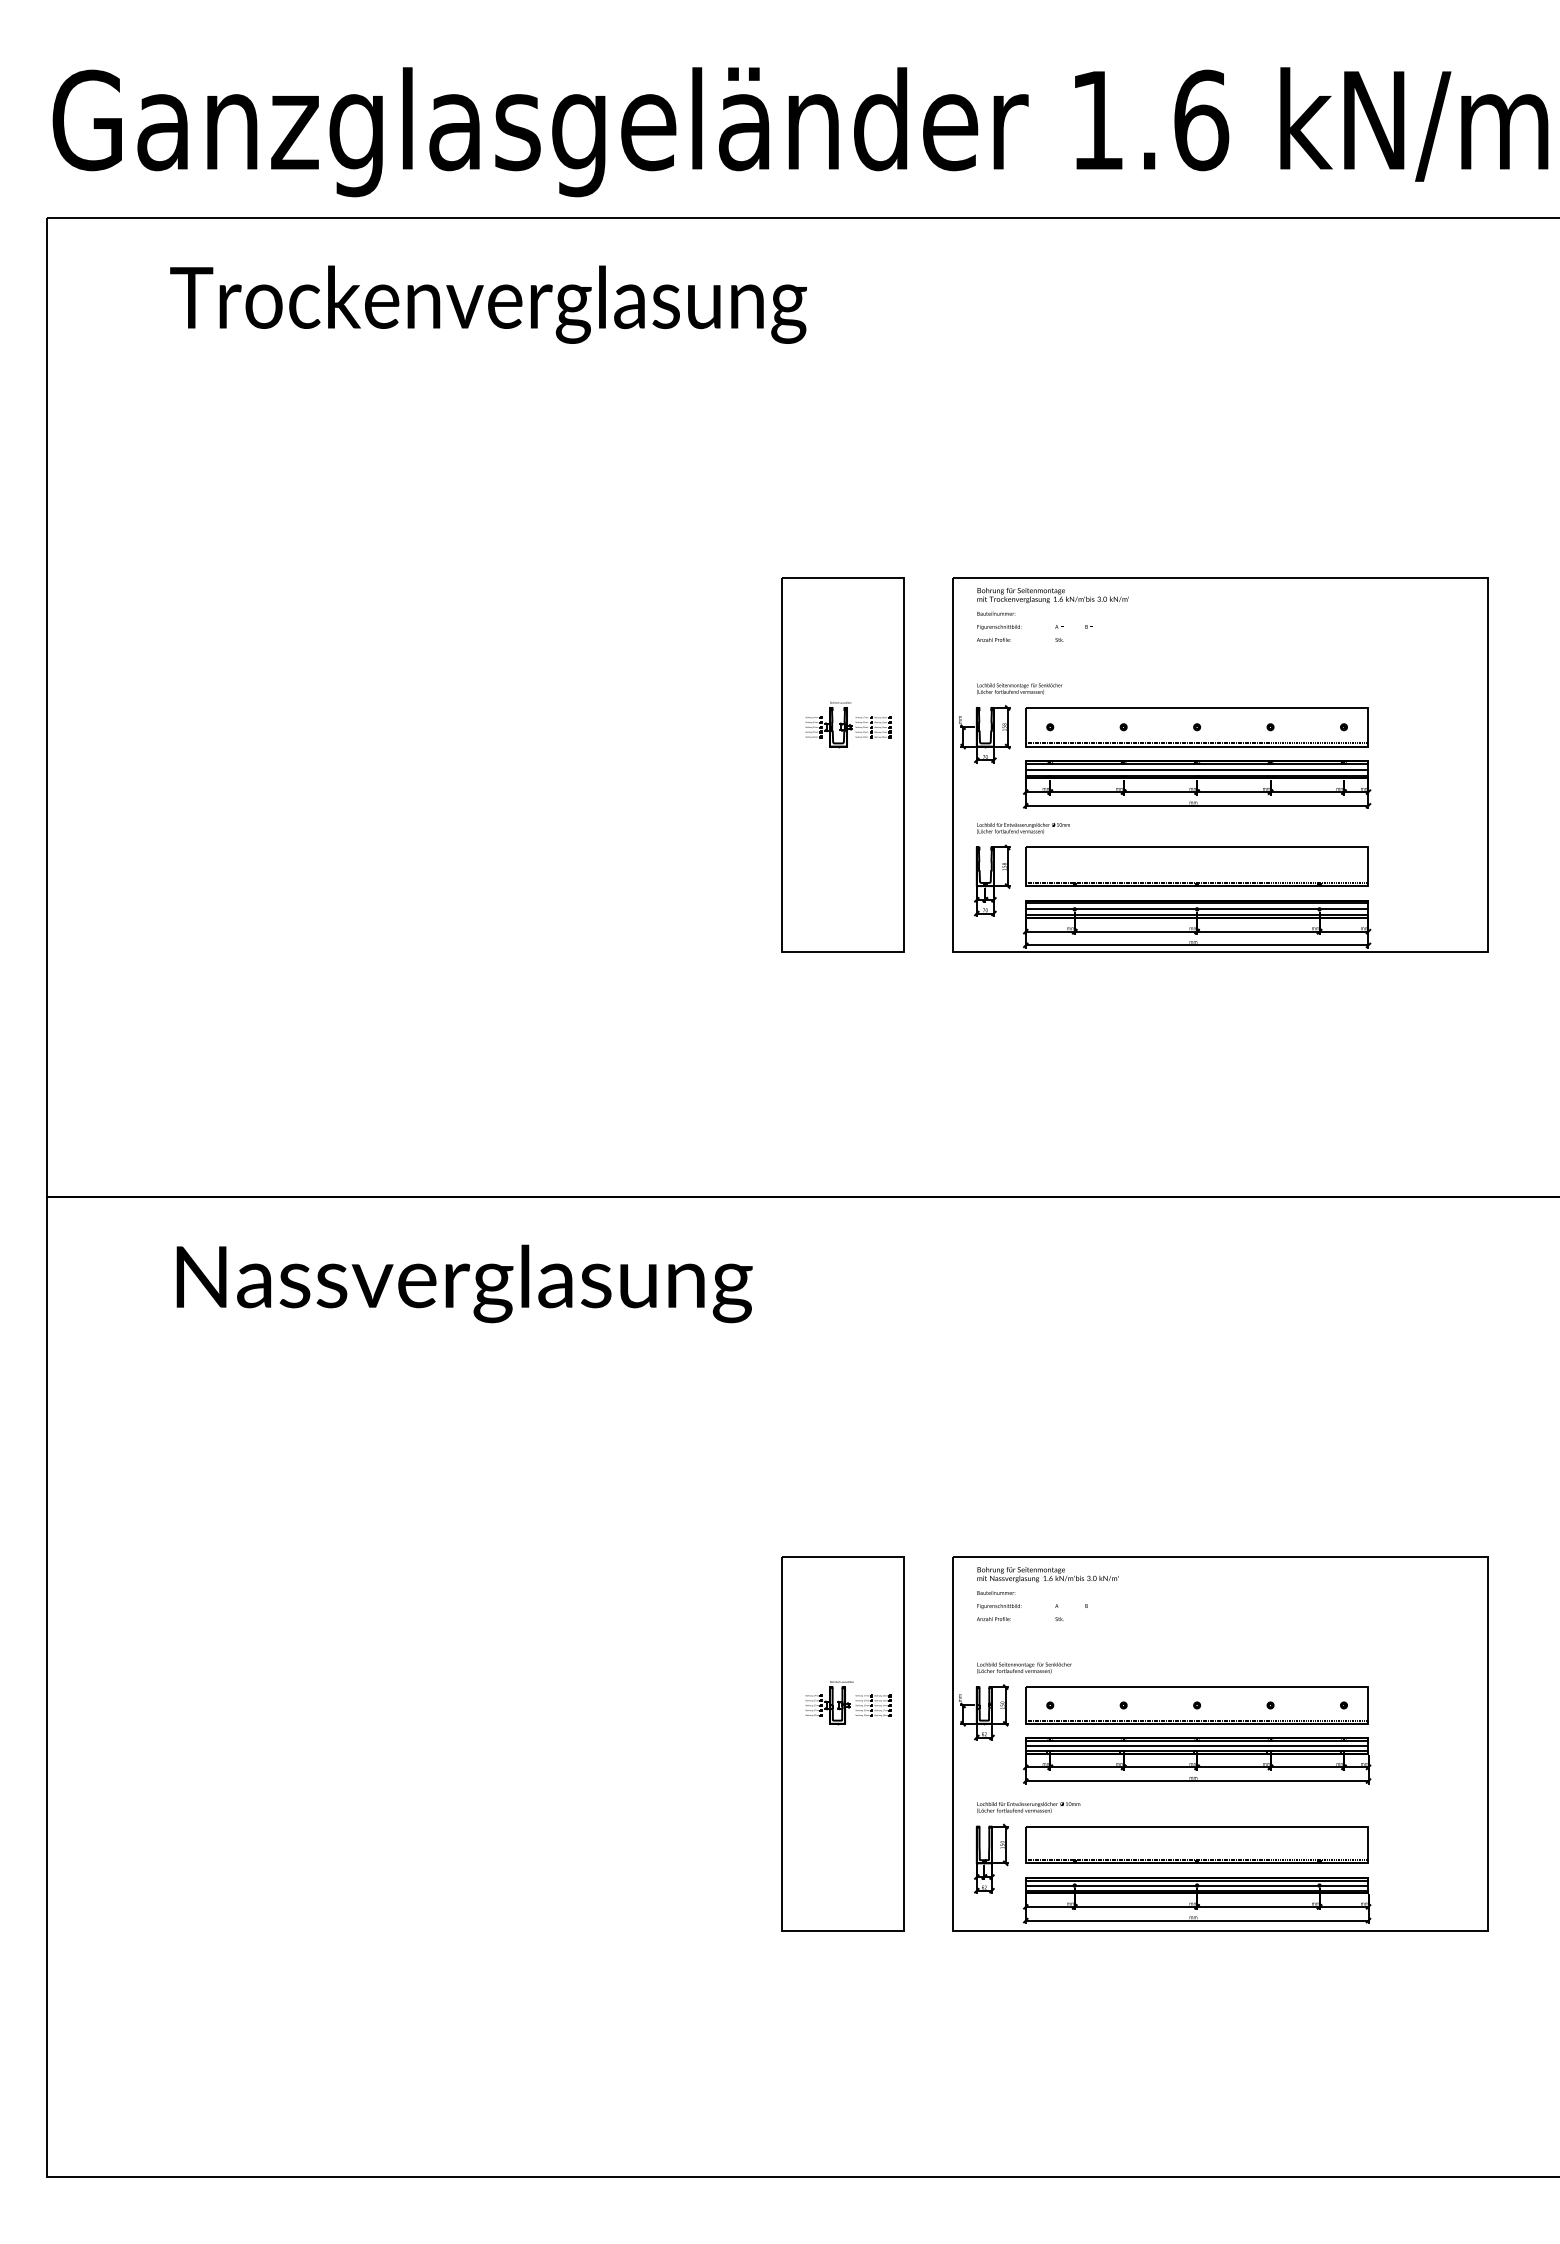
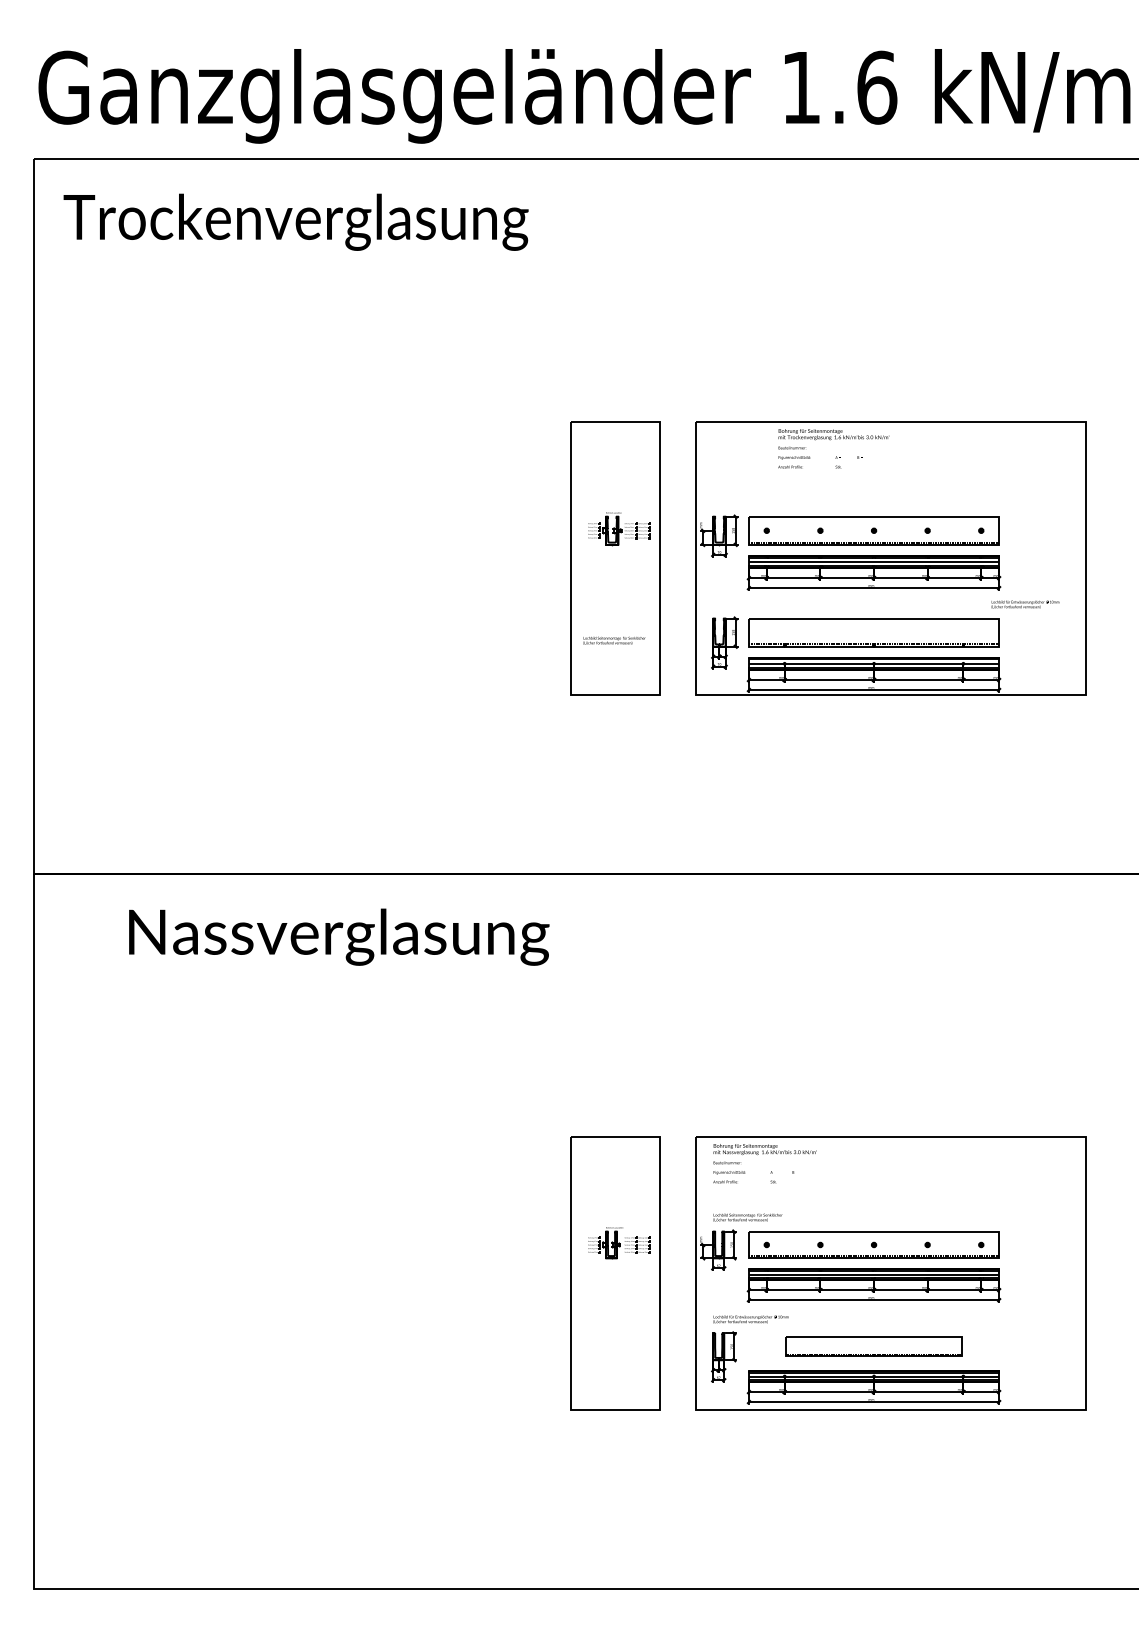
text: (488, 304) -> (296, 222), moved
text: (1052, 614) -> (833, 448), moved
text: (1019, 688) -> (614, 640), moved
text: (1023, 828) -> (1025, 604), moved
part: (1196, 1844) -> (873, 1346), size x0.7

